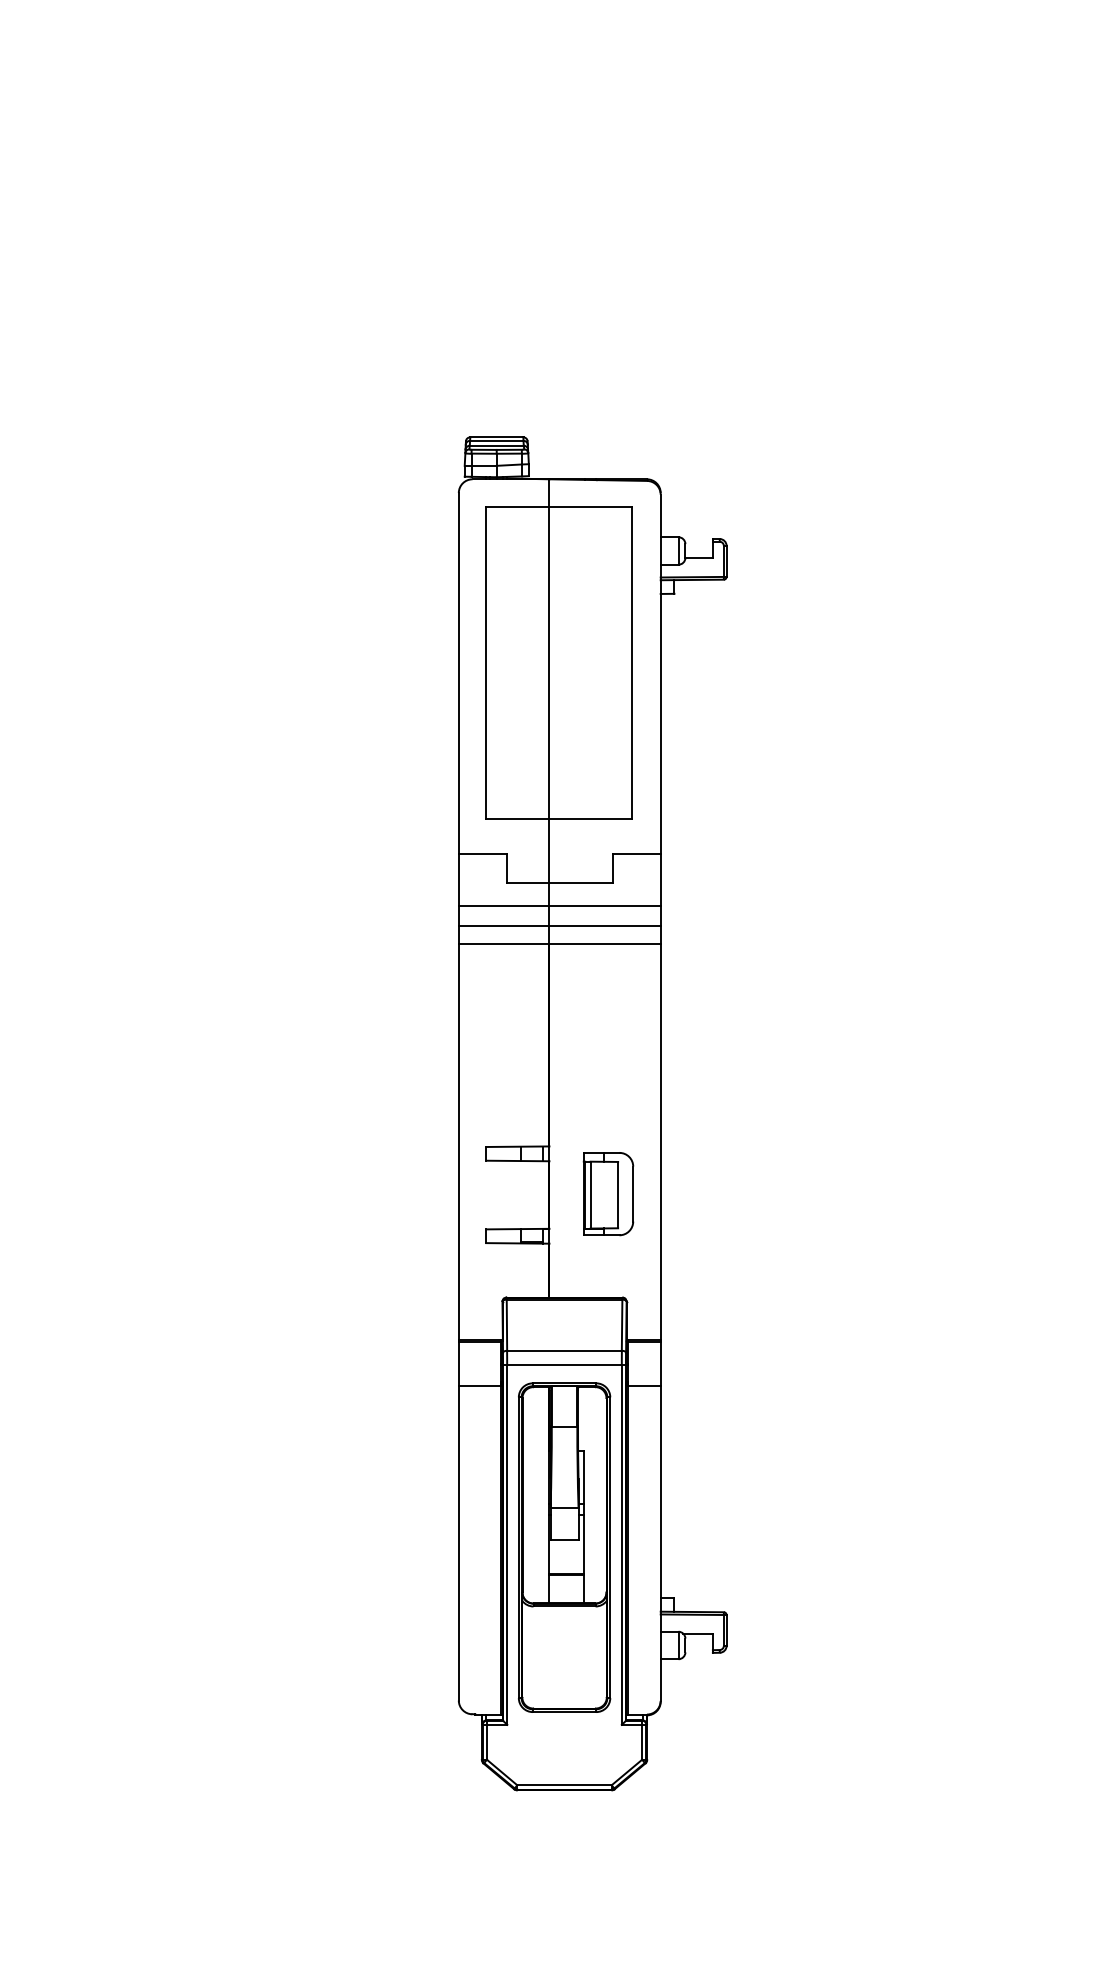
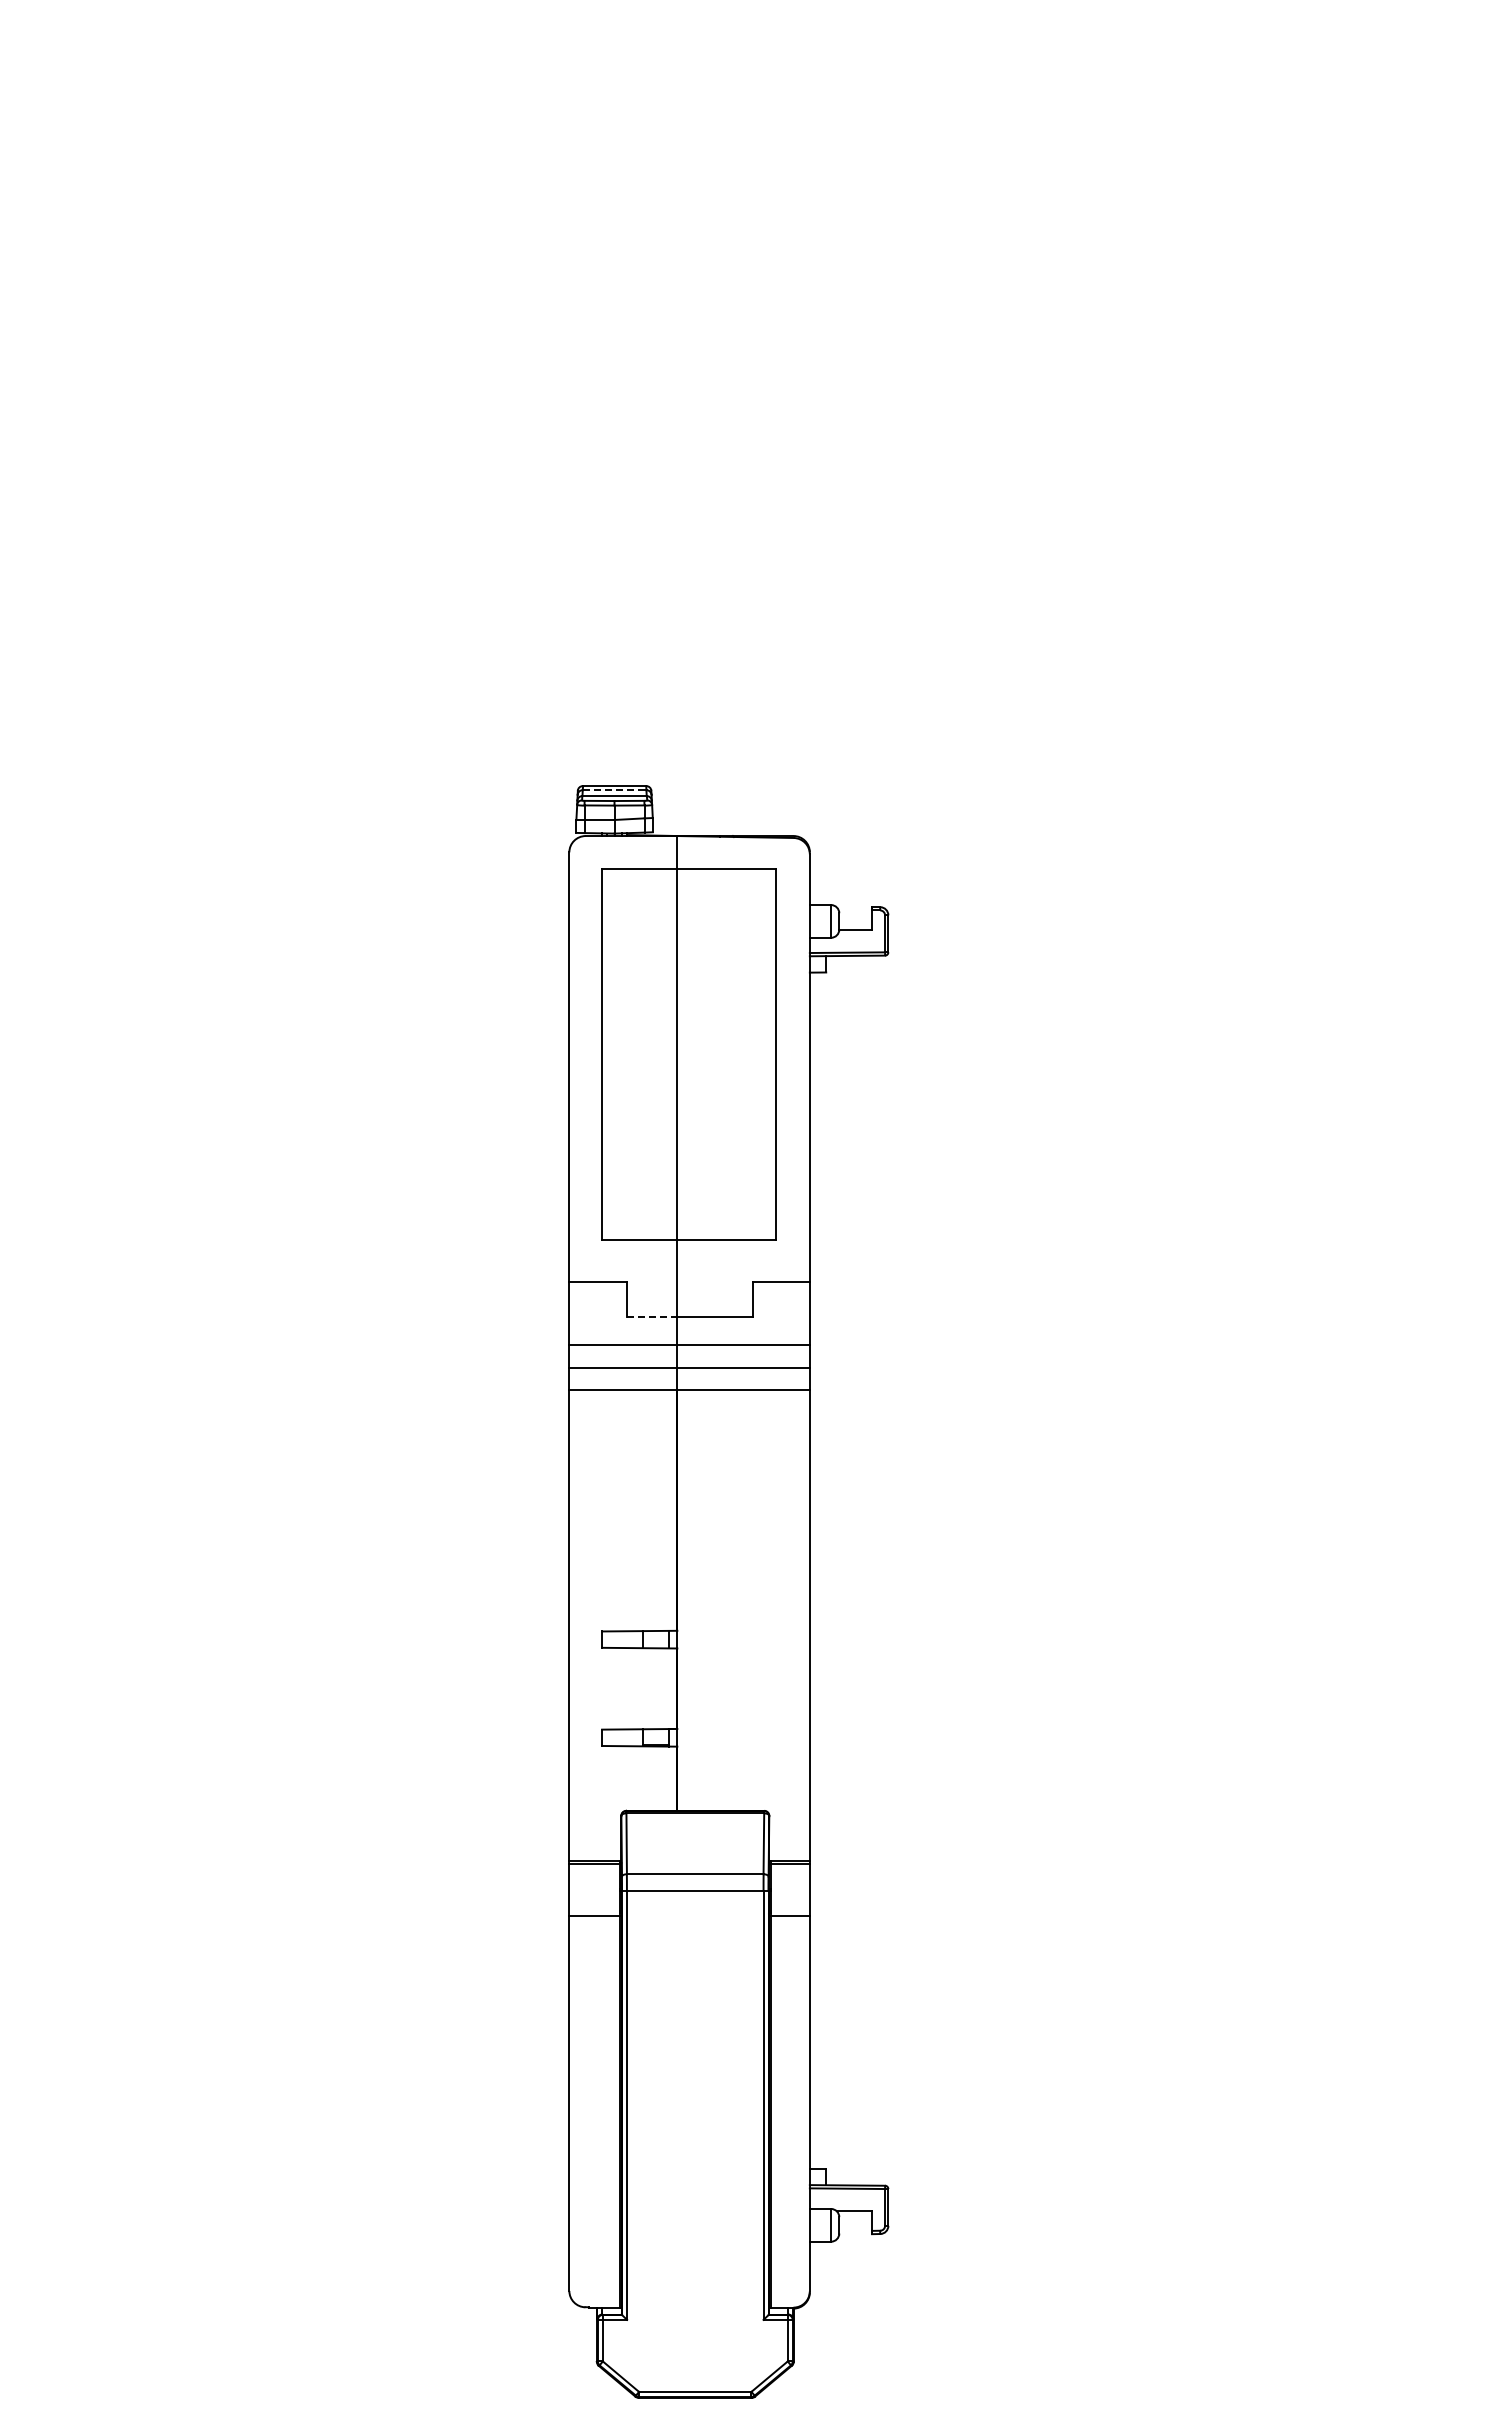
line: (496, 441) -> (614, 790), solid -> dashed
line: (528, 883) -> (652, 1317), solid -> dashed
part: (608, 1194) -> (747, 1687), removed
part: (564, 1547) -> (695, 2108), removed

